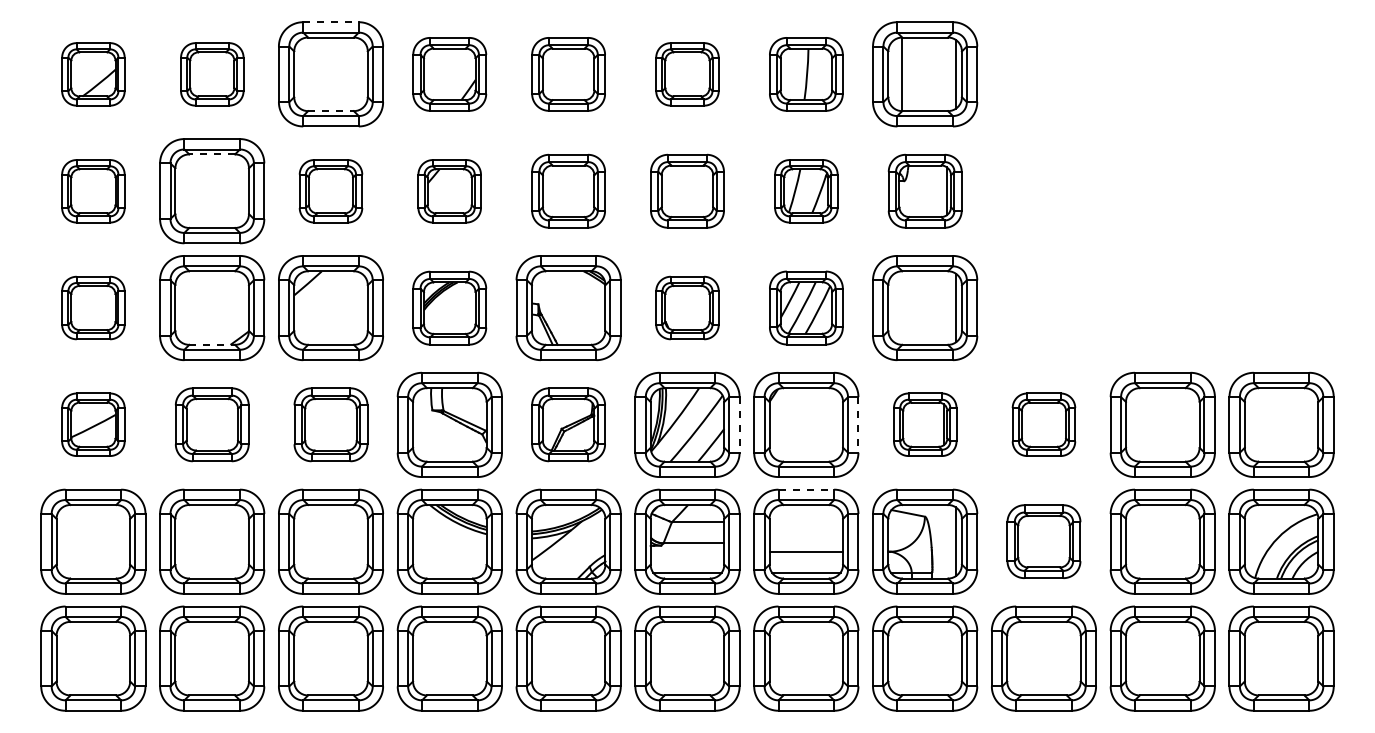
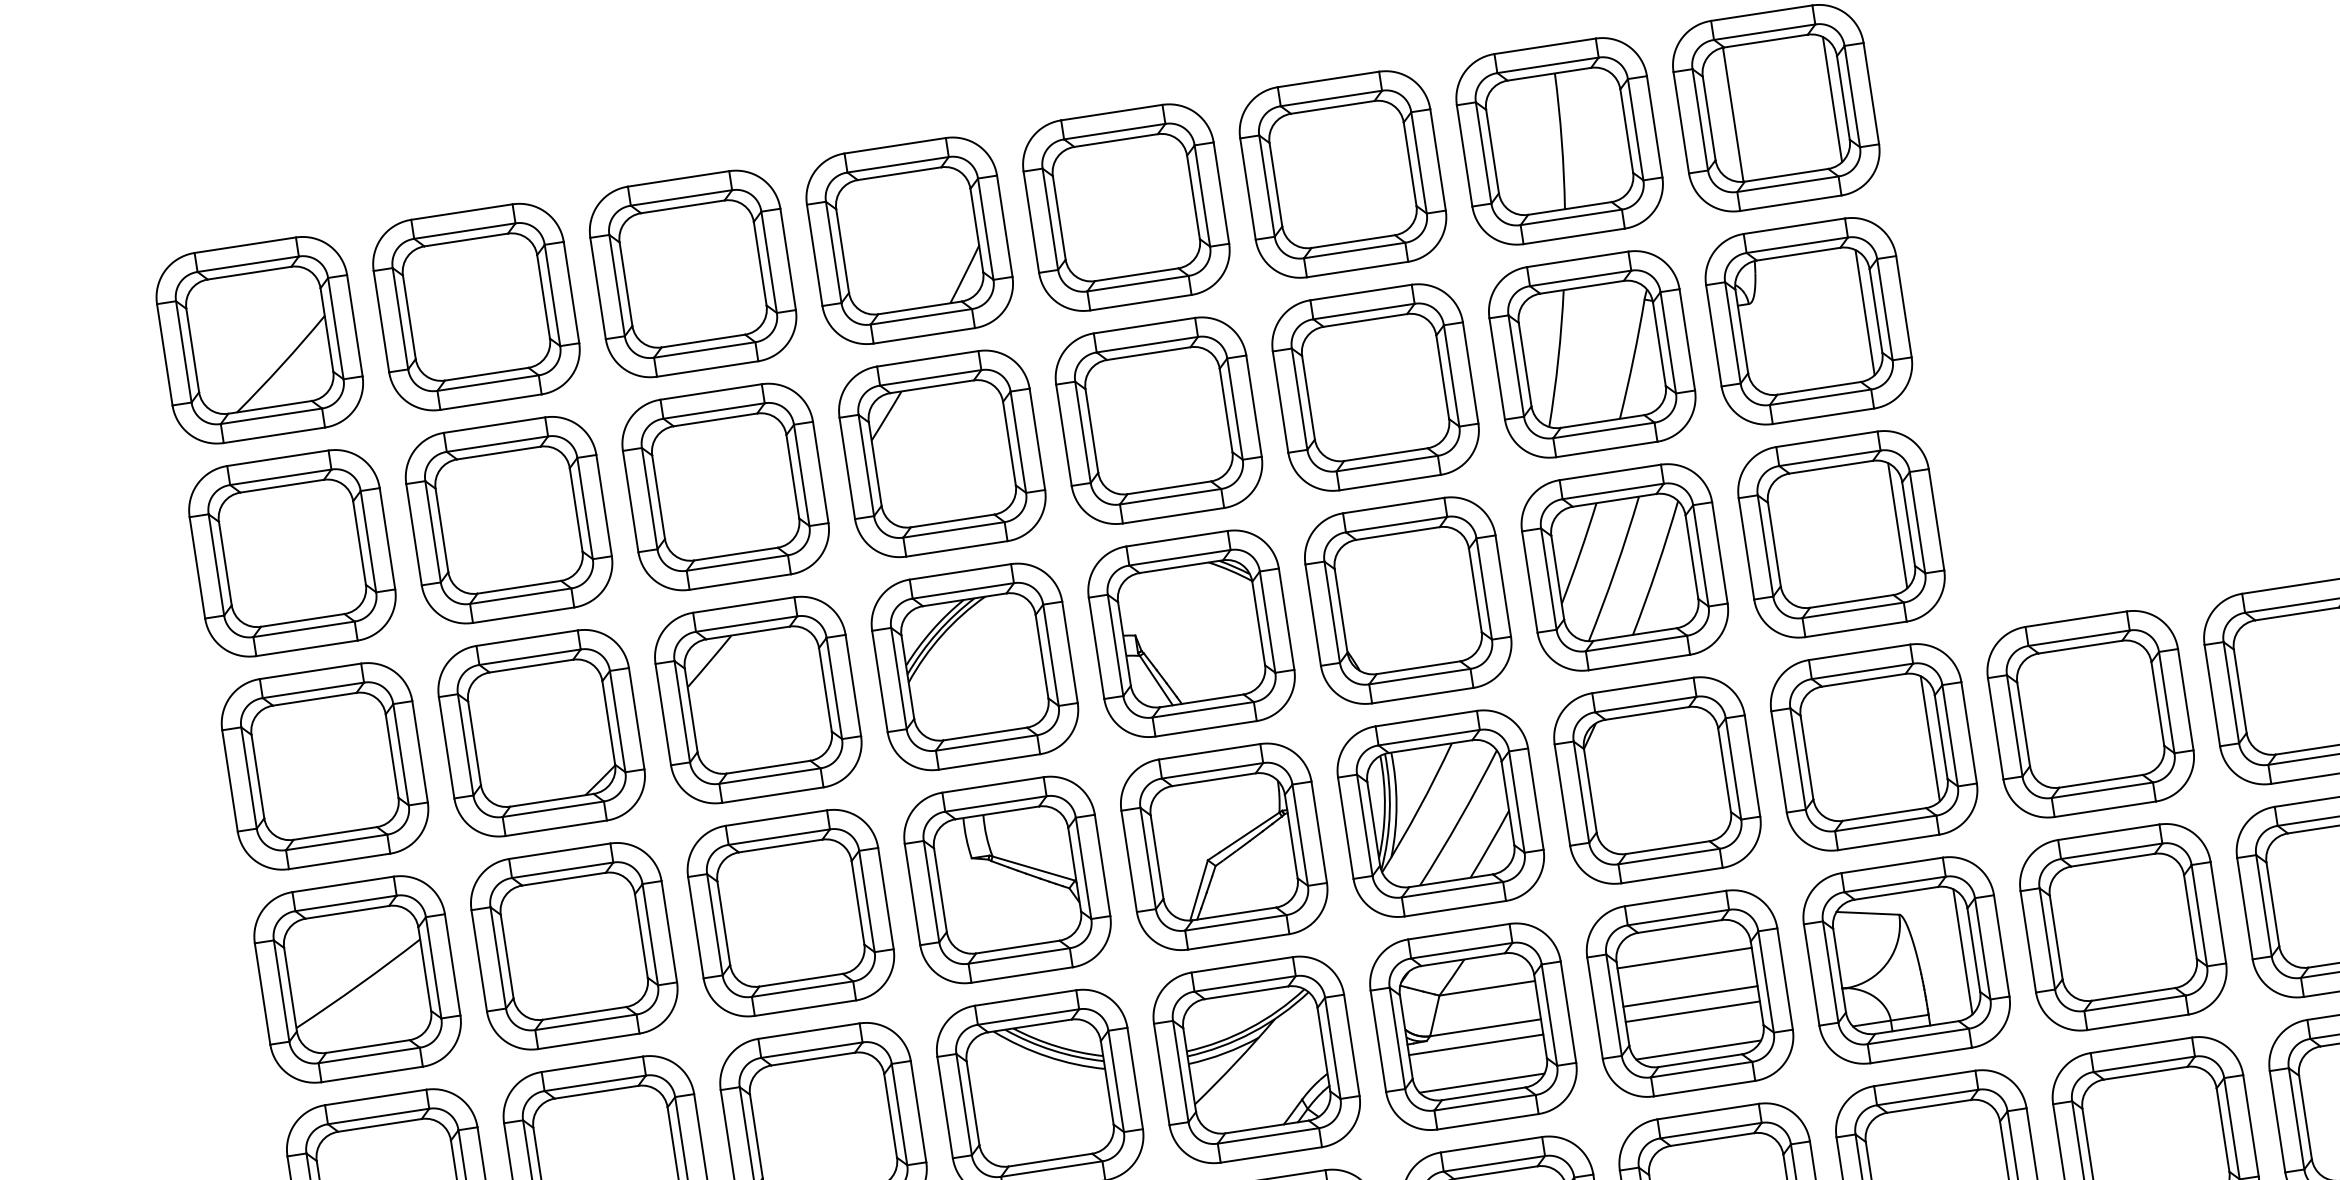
line: (331, 22) -> (679, 179), dashed -> solid
part: (93, 74) -> (260, 340), size x1.67
part: (212, 74) -> (477, 307), size x1.67
part: (449, 74) -> (909, 241), size x1.43
part: (568, 74) -> (1126, 207), size x1.43
part: (687, 74) -> (1343, 174), size x1.67
part: (806, 74) -> (1560, 141), size x1.43
line: (331, 111) -> (704, 341), dashed -> solid
line: (212, 154) -> (499, 453), dashed -> solid
part: (93, 191) -> (292, 553), size x1.67
part: (330, 191) -> (724, 487), size x1.67
part: (449, 191) -> (941, 454), size x1.67
part: (568, 191) -> (1158, 421), size x1.43
part: (687, 191) -> (1375, 388), size x1.43
part: (806, 191) -> (1592, 354), size x1.67
part: (925, 191) -> (1809, 321), size x1.43
part: (93, 307) -> (325, 765), size x1.67
part: (687, 307) -> (1408, 599), size x1.67
part: (806, 307) -> (1625, 566), size x1.43
part: (449, 308) -> (974, 667), size x1.43
line: (212, 344) -> (552, 799), dashed -> solid
part: (93, 424) -> (357, 978), size x1.67
part: (212, 424) -> (574, 945), size x1.43
part: (330, 424) -> (789, 912), size x1.43
part: (568, 424) -> (1223, 846), size x1.43
line: (739, 424) -> (1535, 798), dashed -> solid
line: (858, 424) -> (1752, 765), dashed -> solid
part: (925, 424) -> (1874, 746), size x1.67
part: (1043, 424) -> (2089, 713), size x1.67
line: (806, 489) -> (1675, 898), dashed -> solid
line: (806, 522) -> (1685, 958), added
part: (1043, 541) -> (2122, 926), size x1.43
line: (806, 543) -> (1690, 996), added
line: (687, 551) -> (1476, 1044), added

